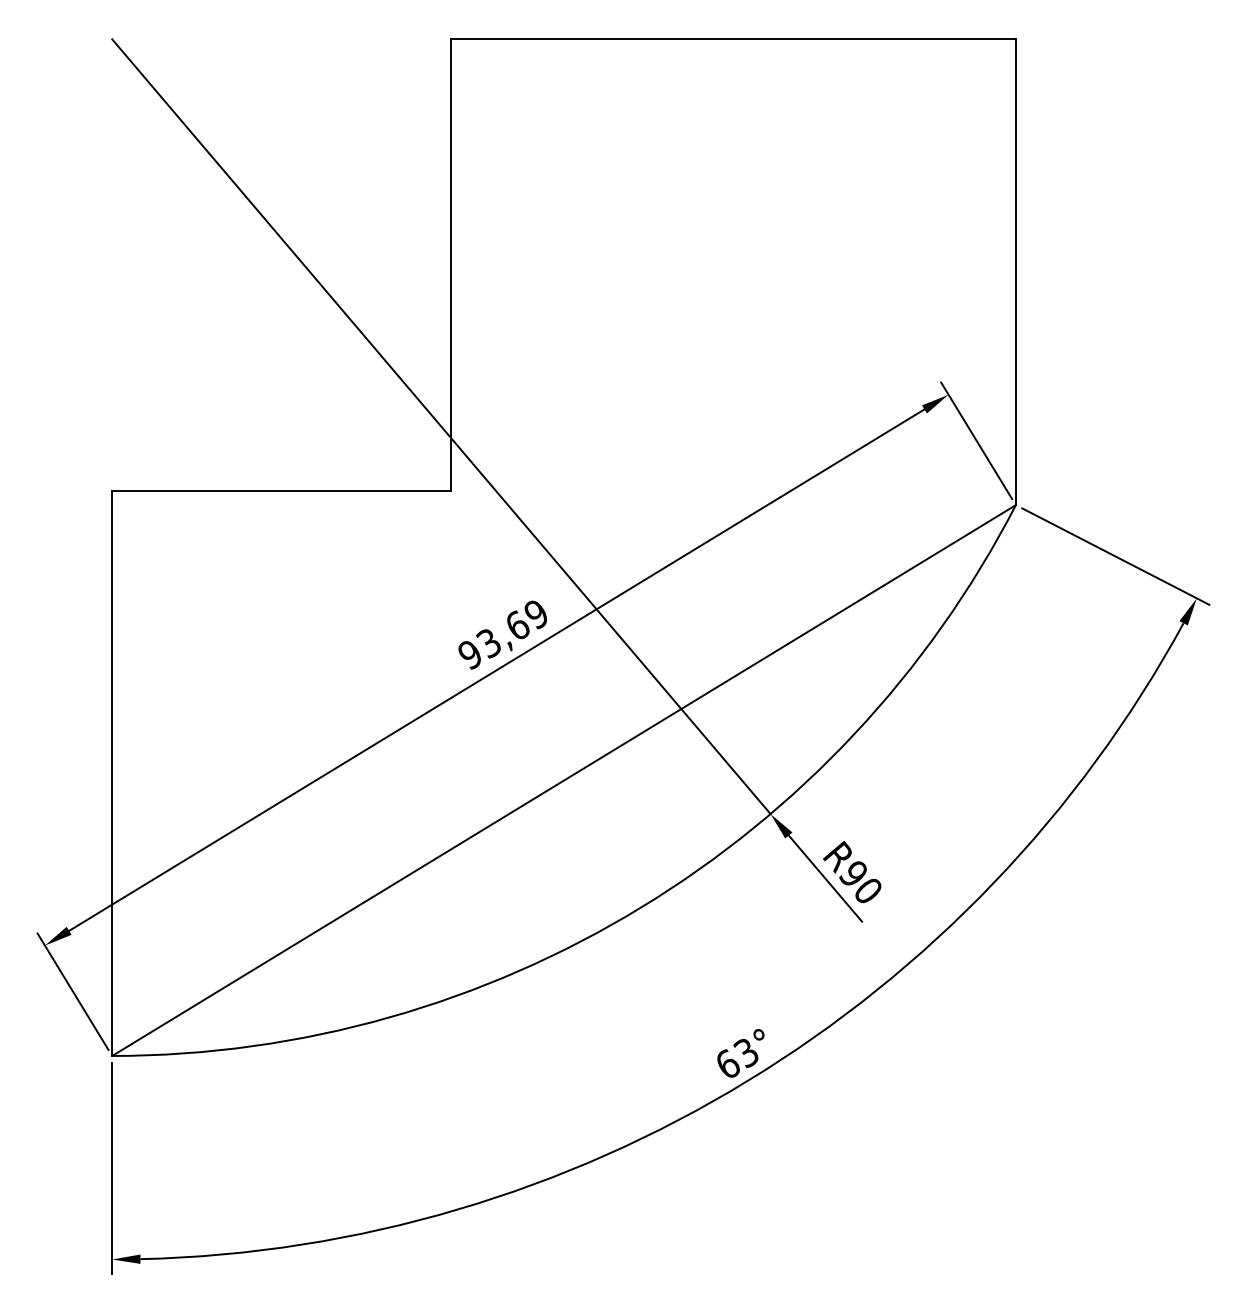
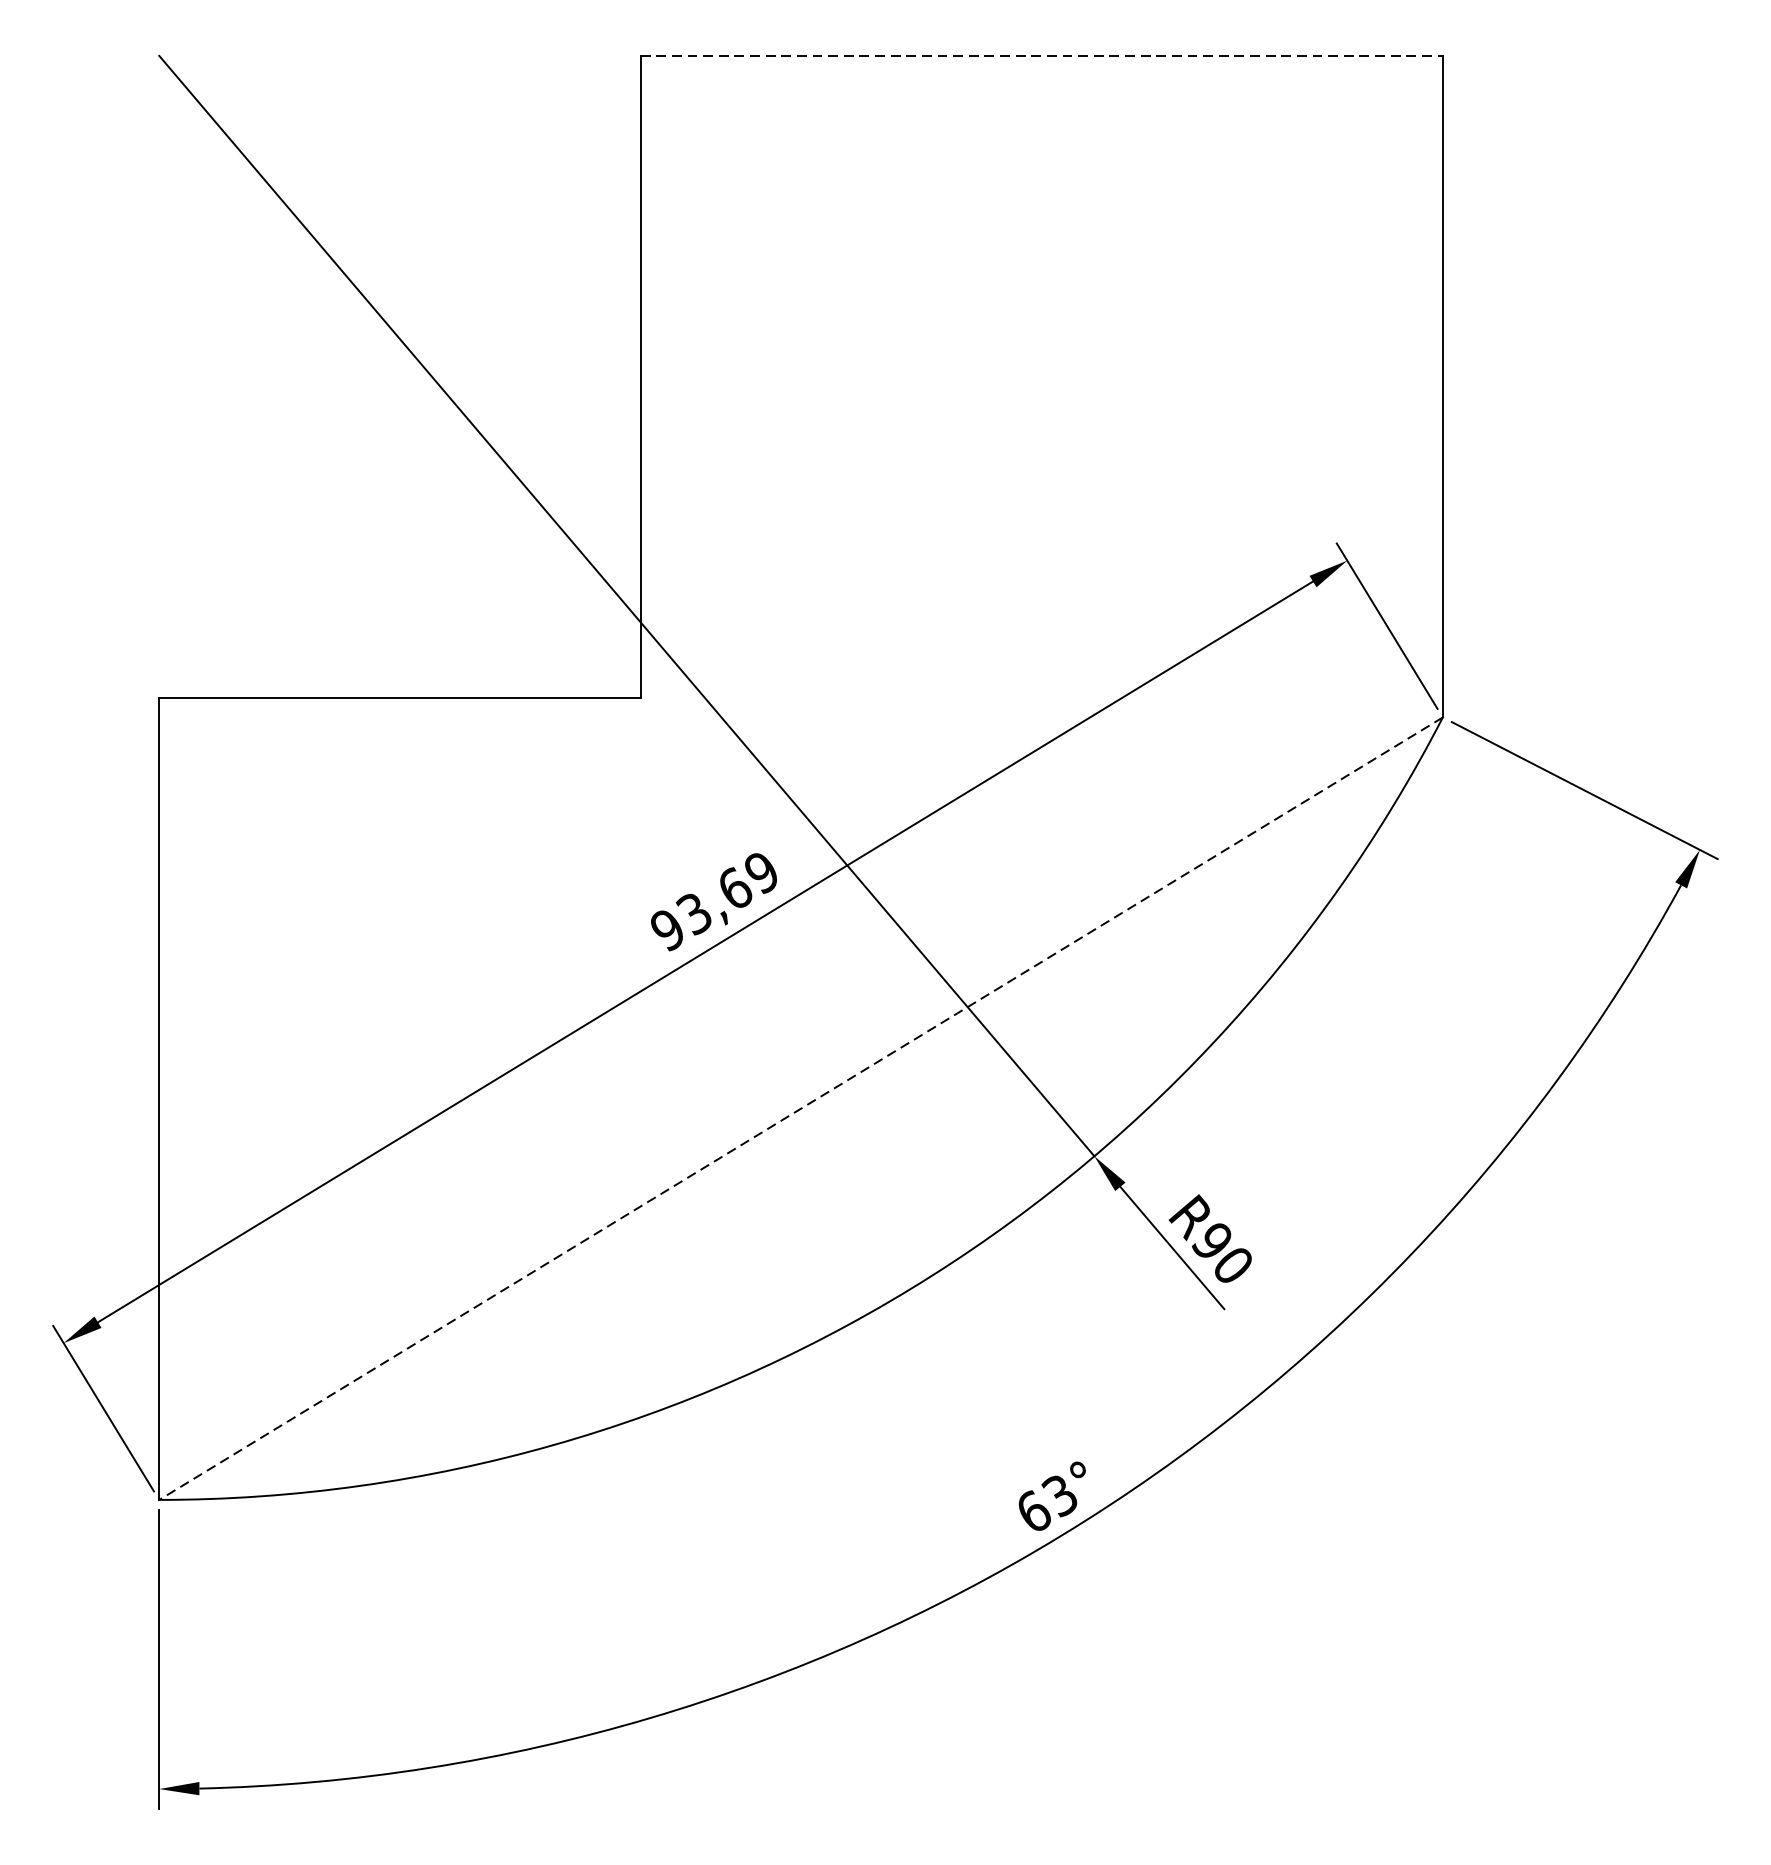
line: (733, 39) -> (1041, 56), solid -> dashed
line: (563, 780) -> (800, 1108), solid -> dashed

